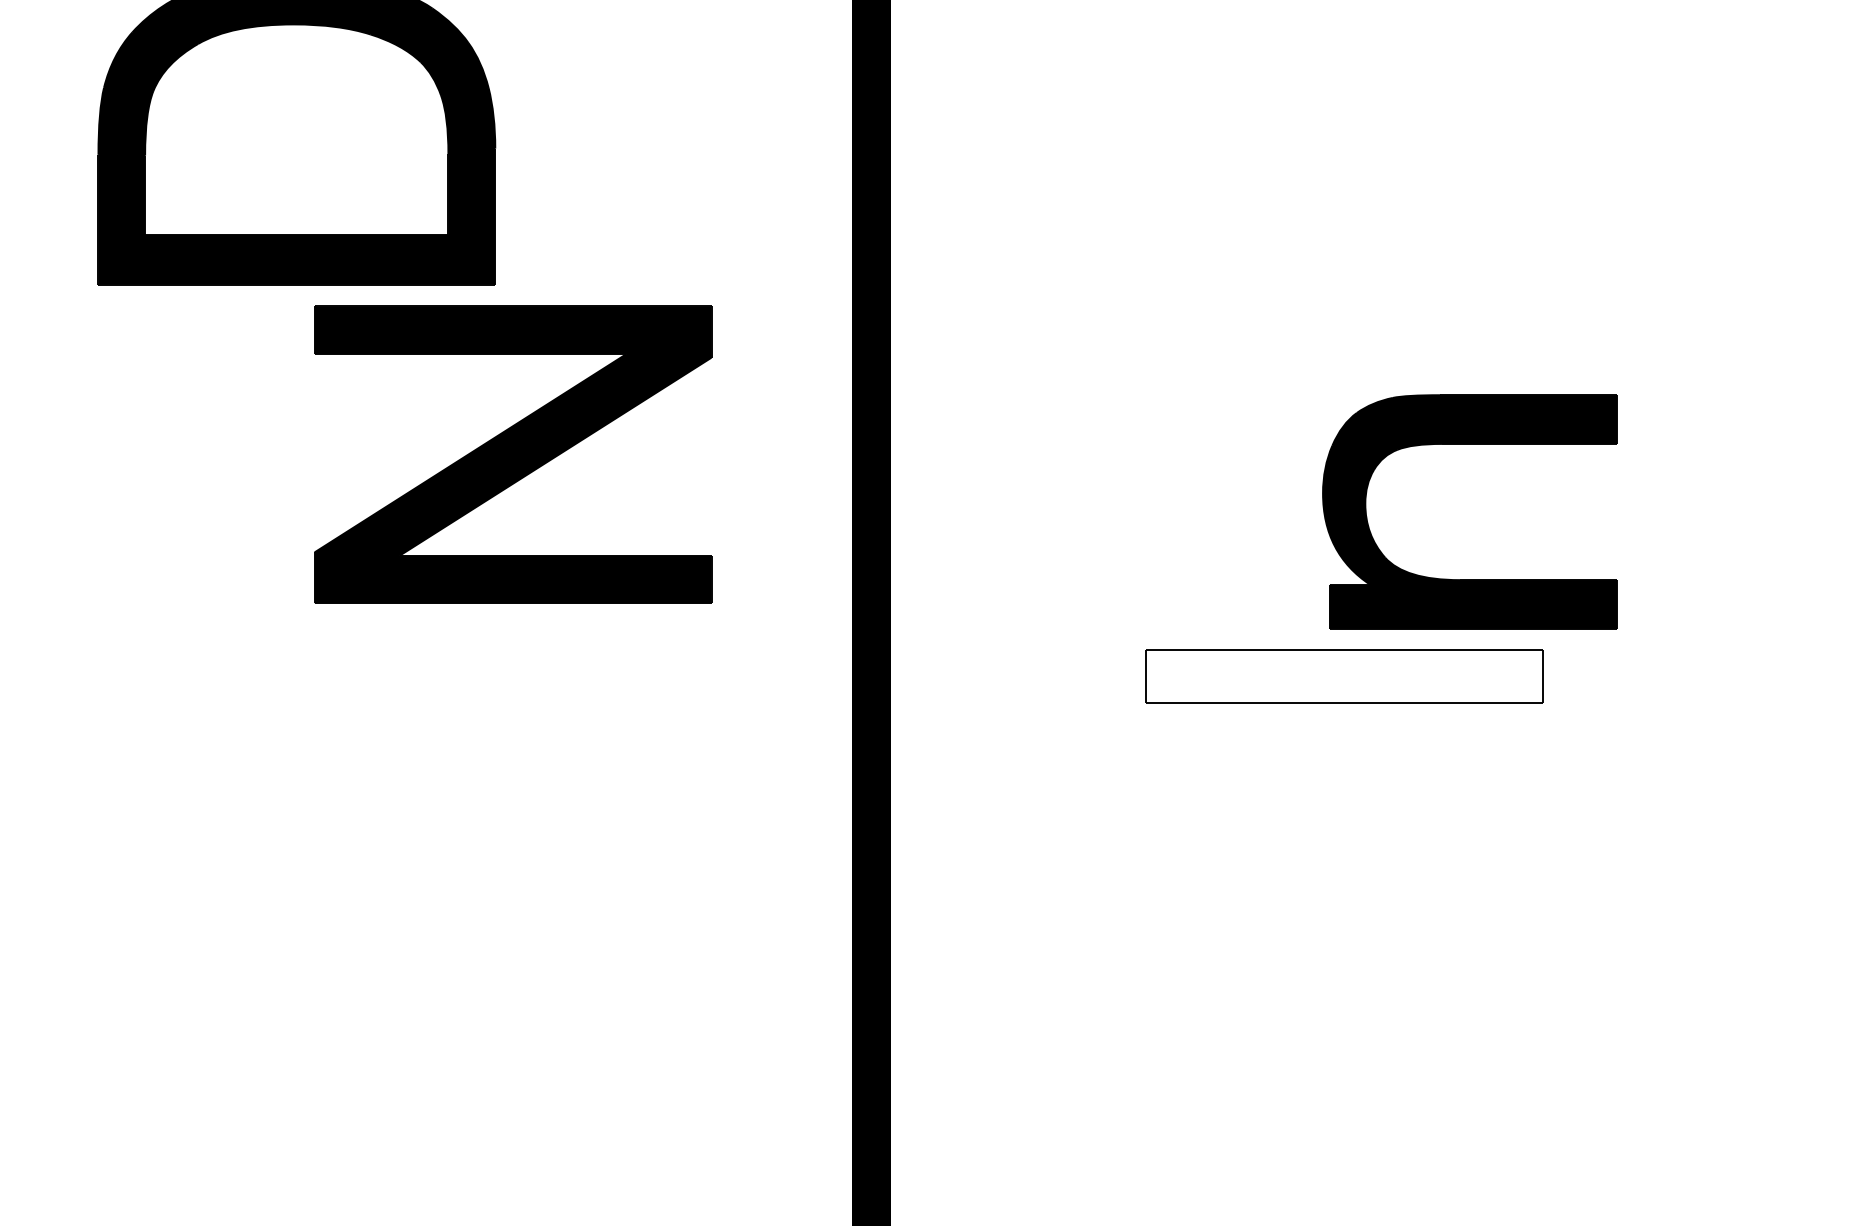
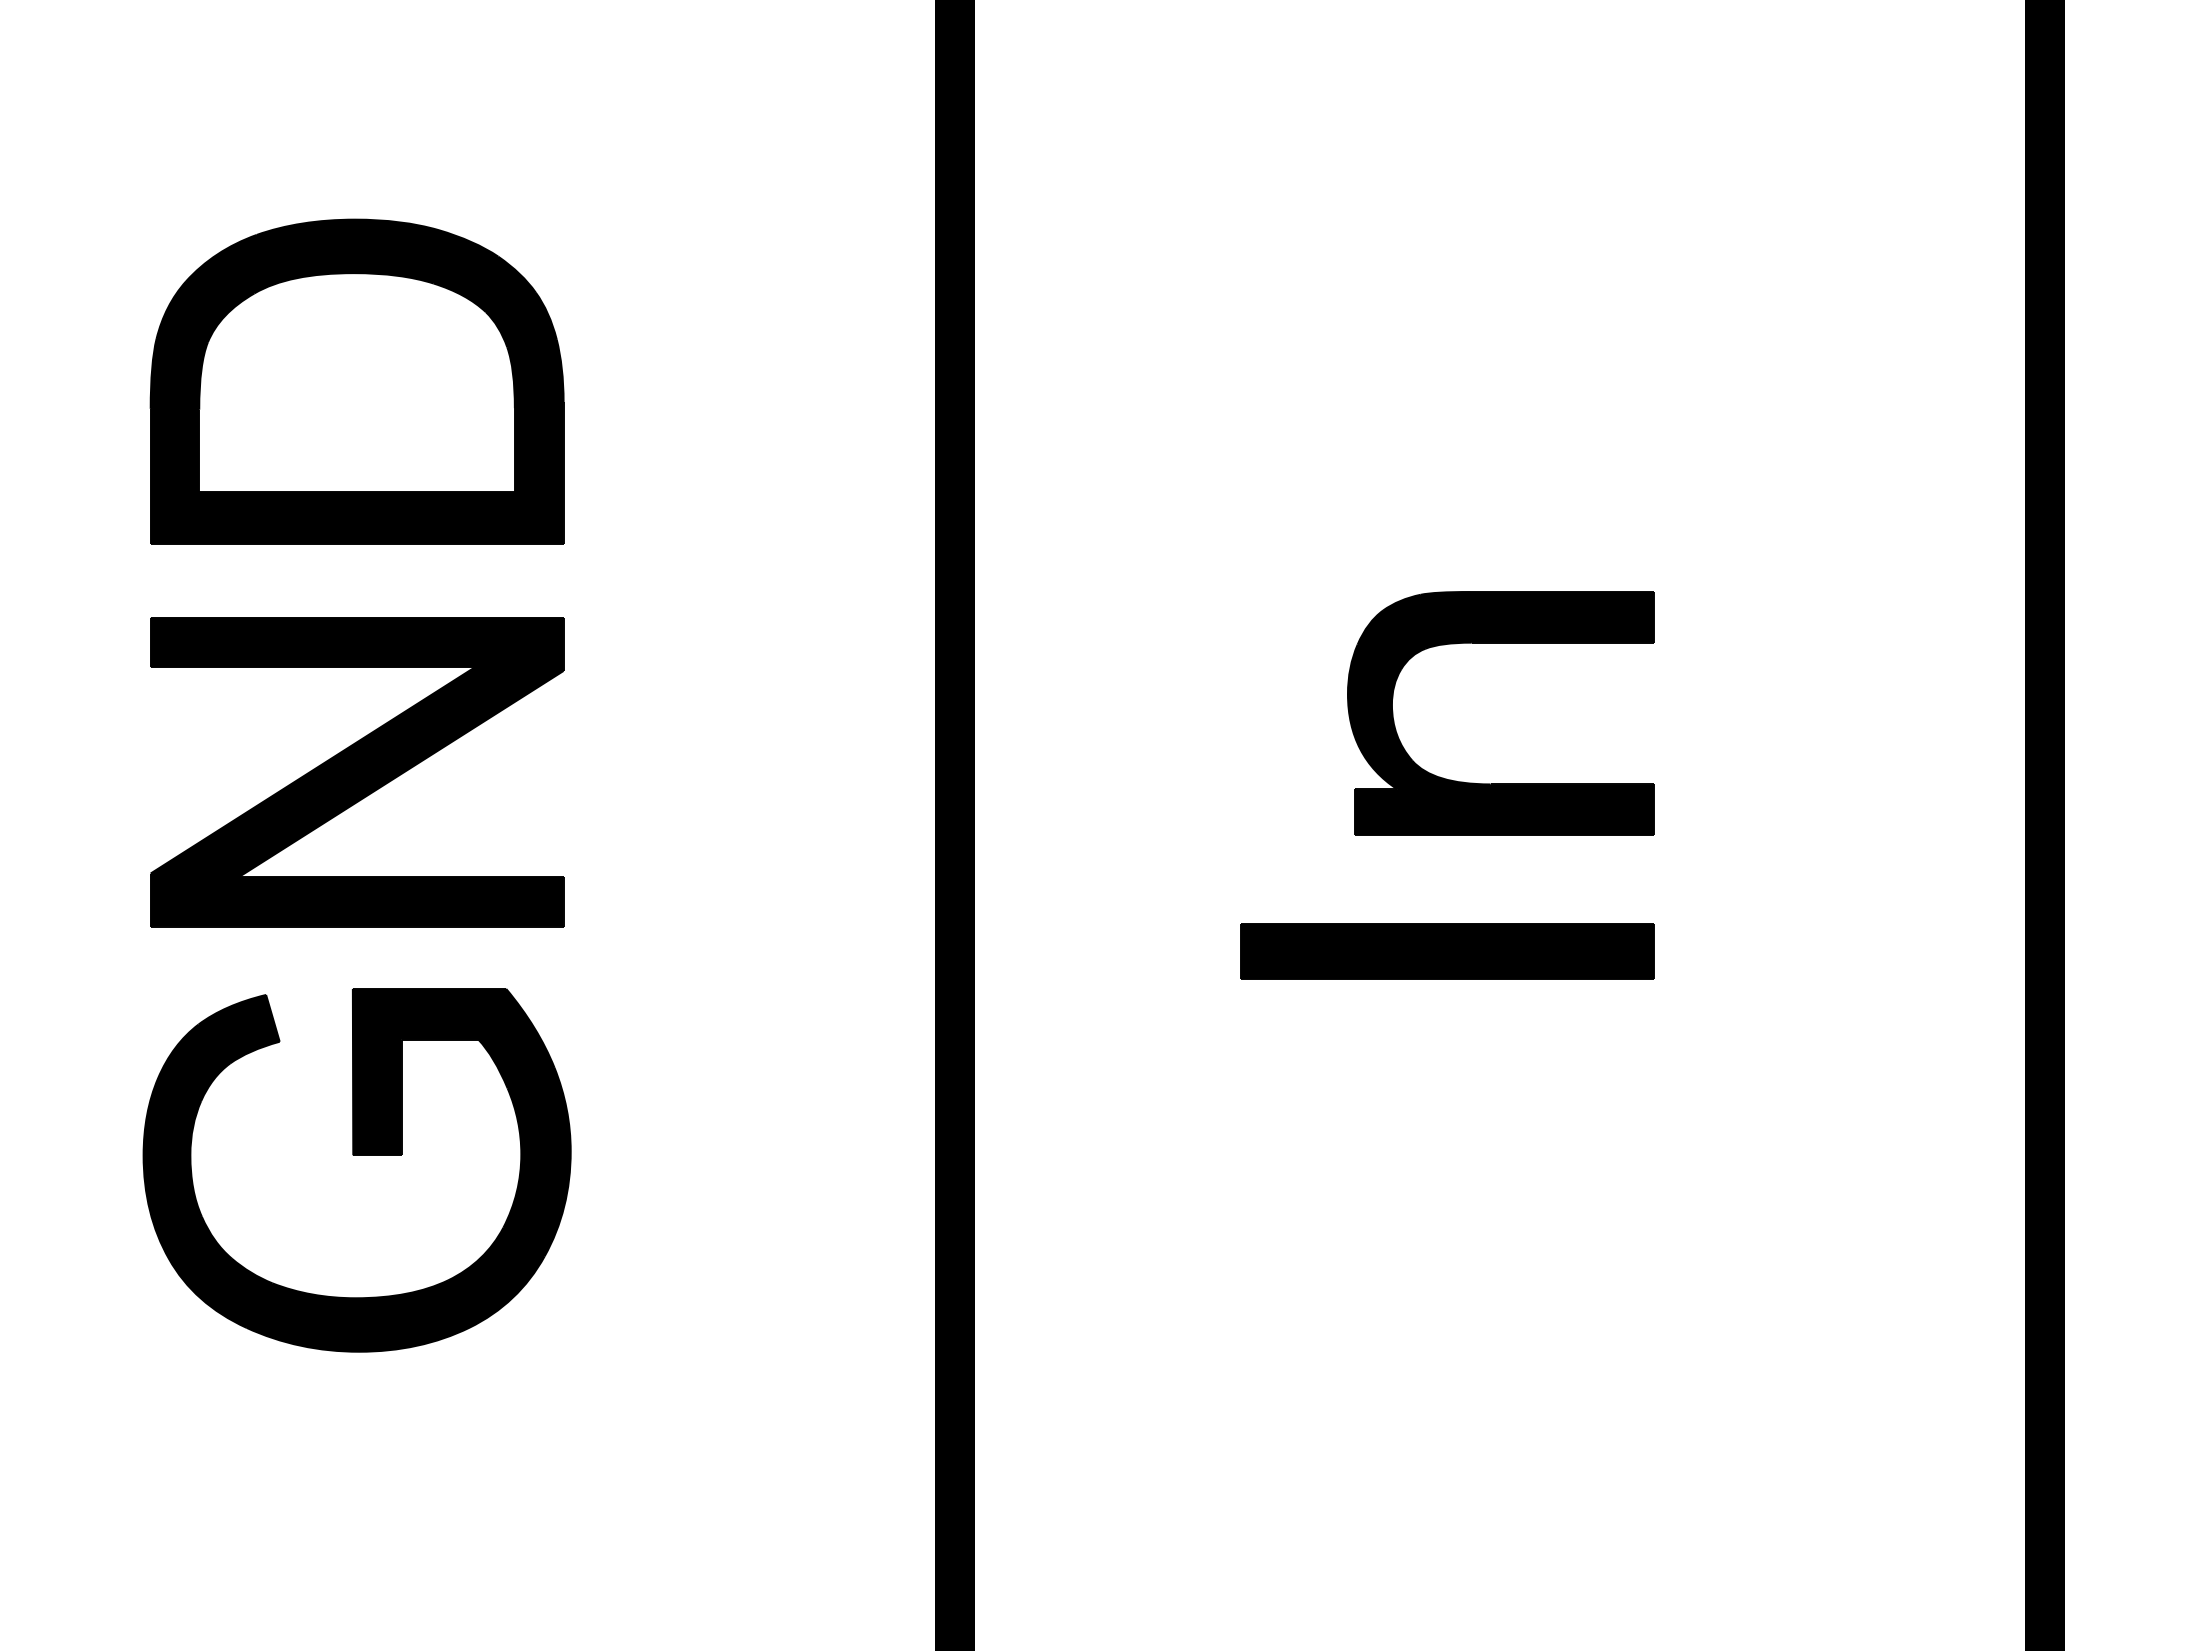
part: (1469, 444) -> (1500, 643), moved
part: (513, 455) -> (357, 772), moved
fill: (1343, 676) -> (1446, 951), added
part: (296, 872) -> (356, 1155), added

